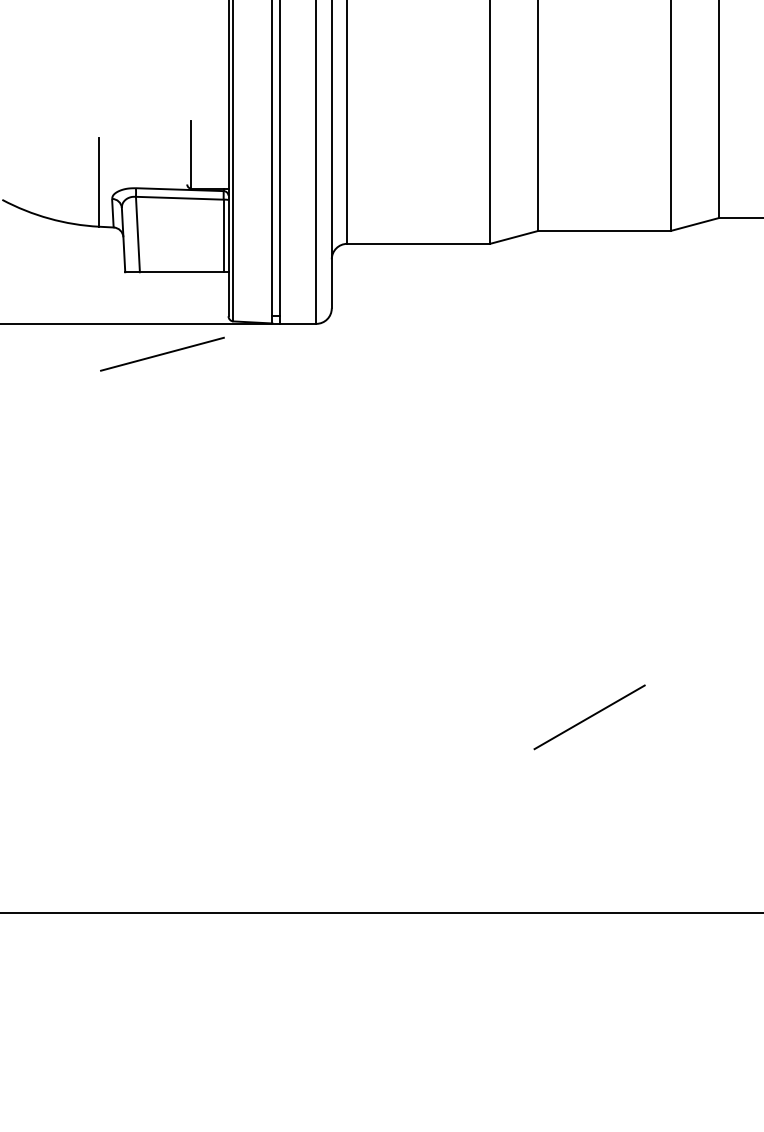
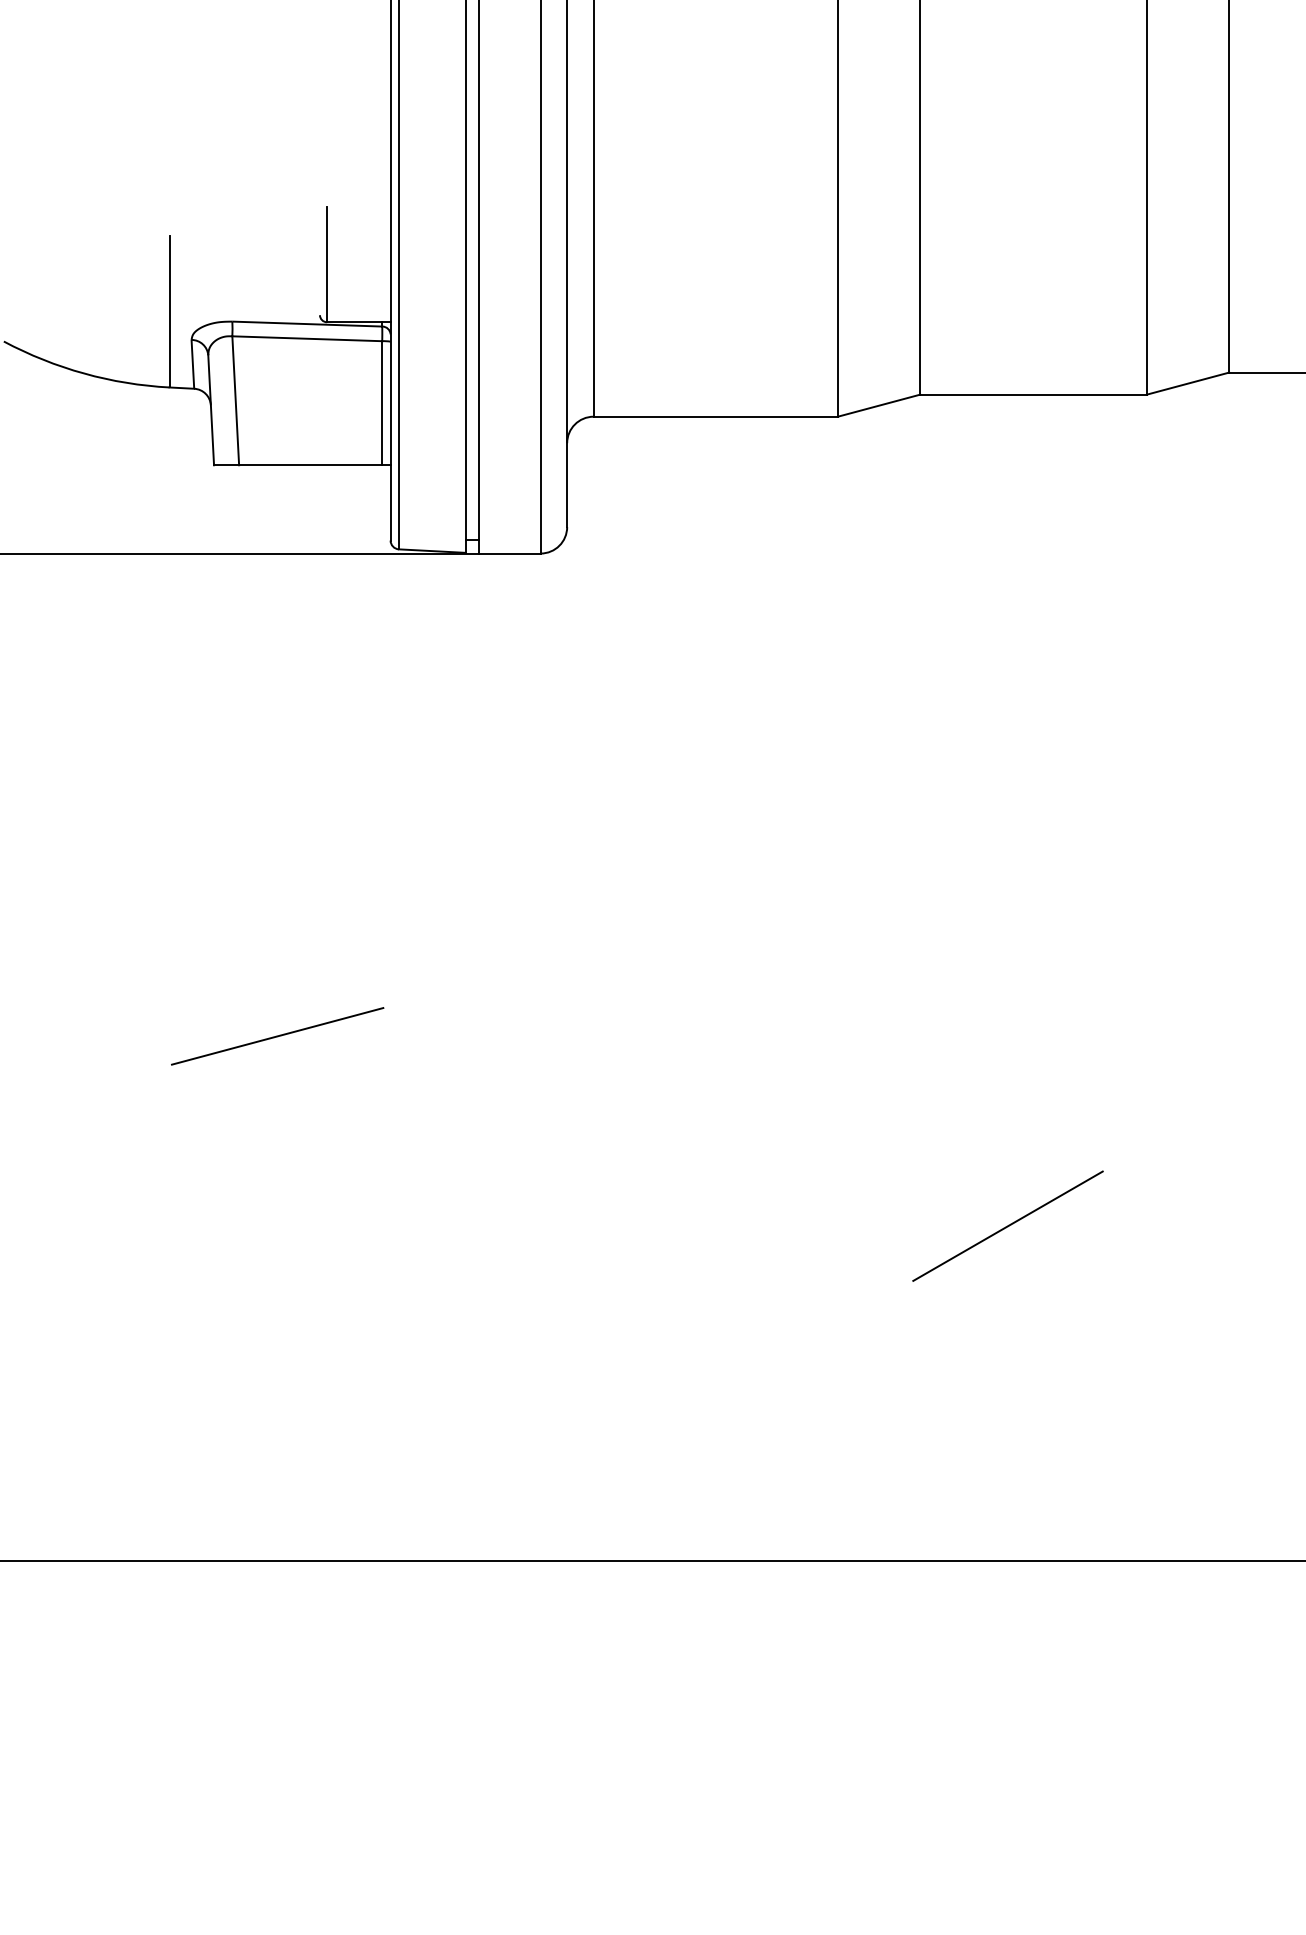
line: (162, 353) -> (277, 1035), moved

